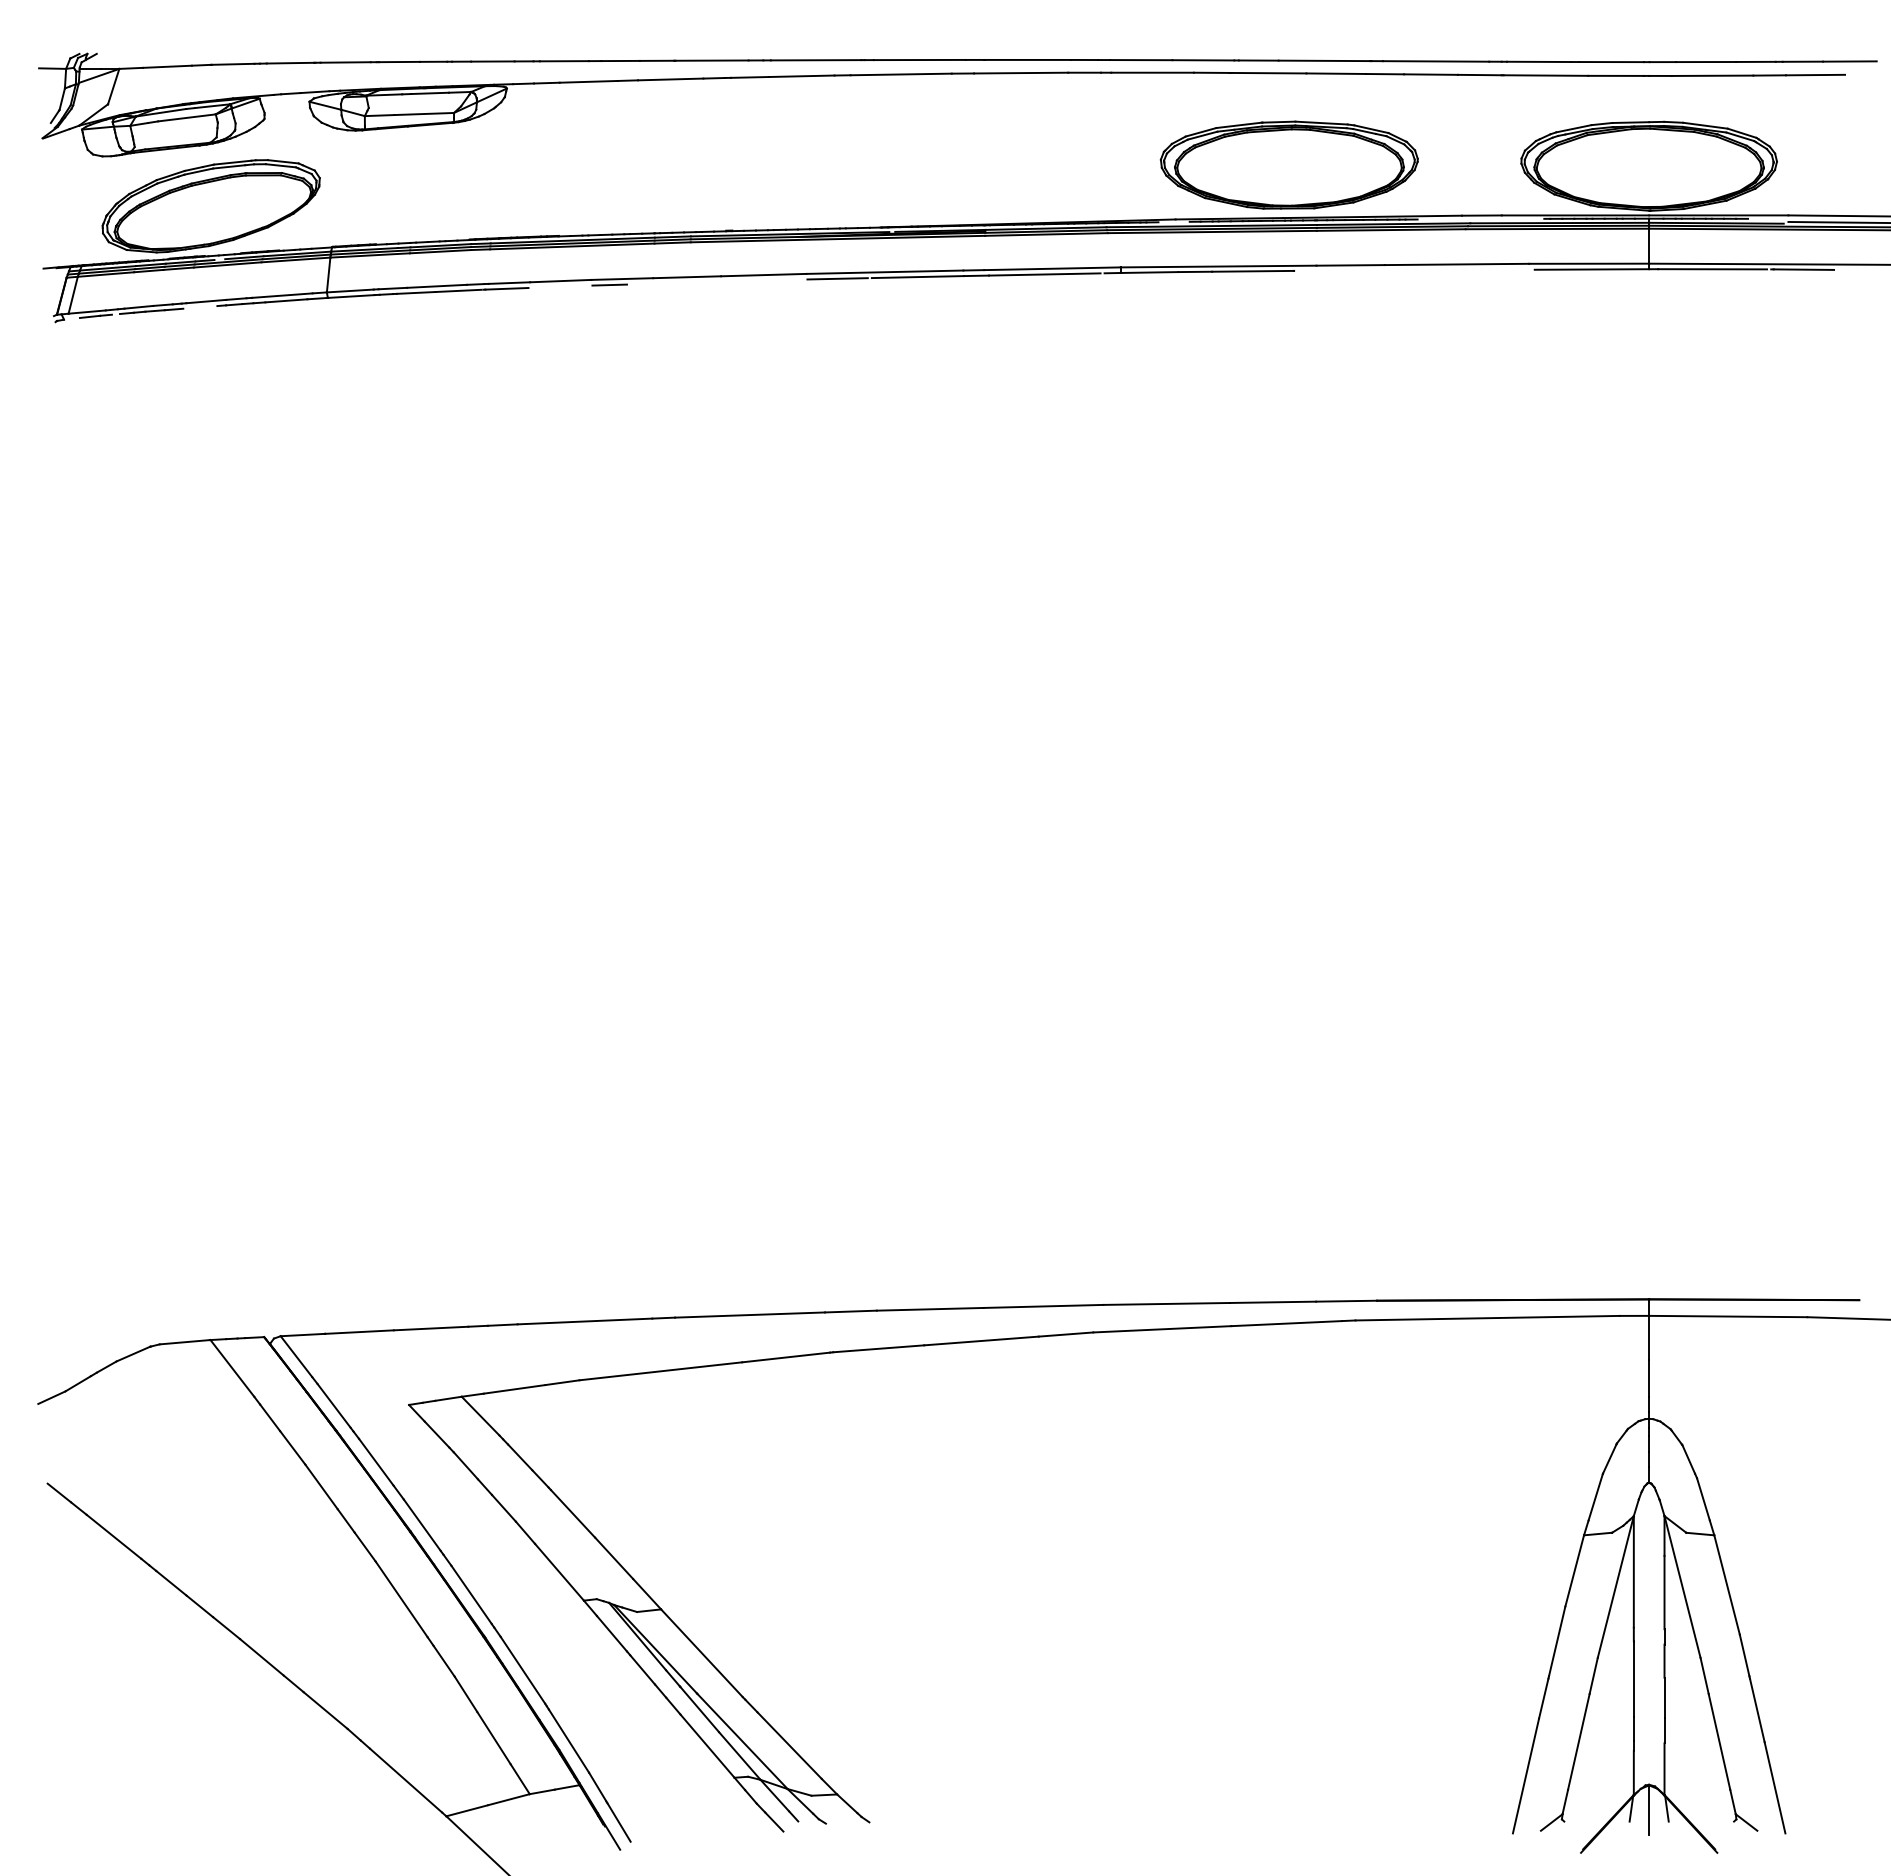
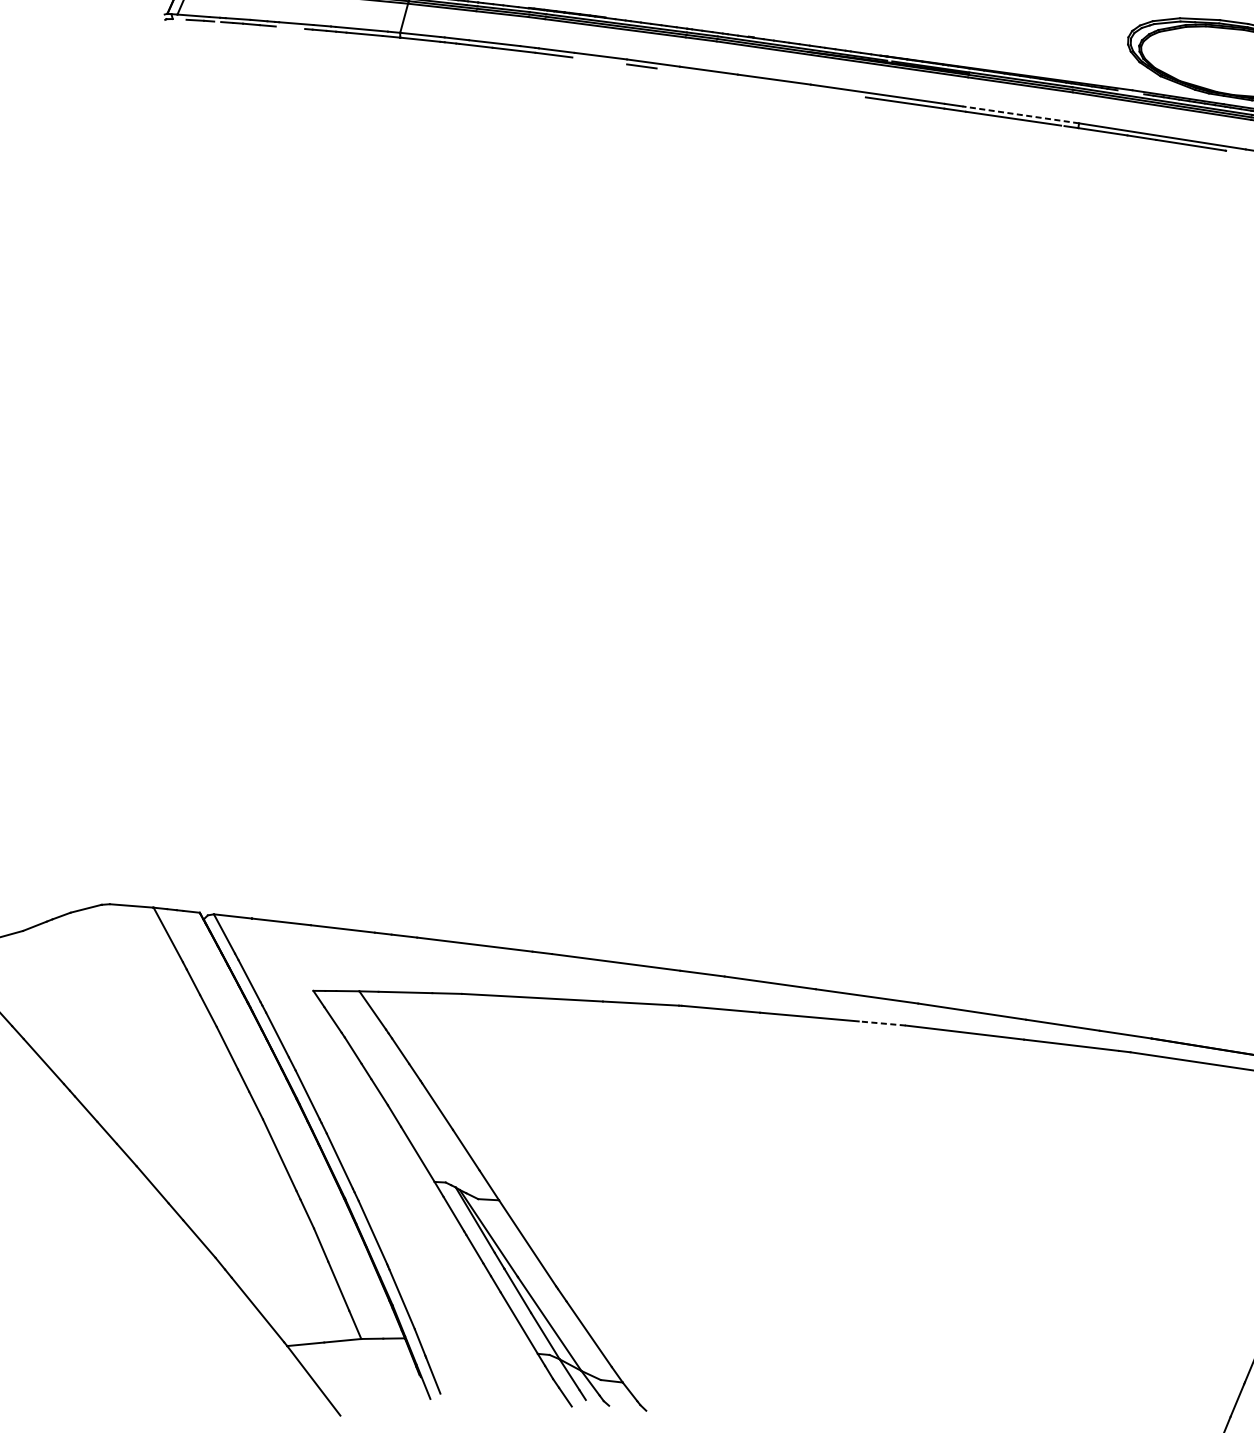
line: (1051, 268) -> (1020, 114), solid -> dashed
line: (837, 278) -> (836, 92), removed
line: (1065, 1334) -> (881, 1023), solid -> dashed

